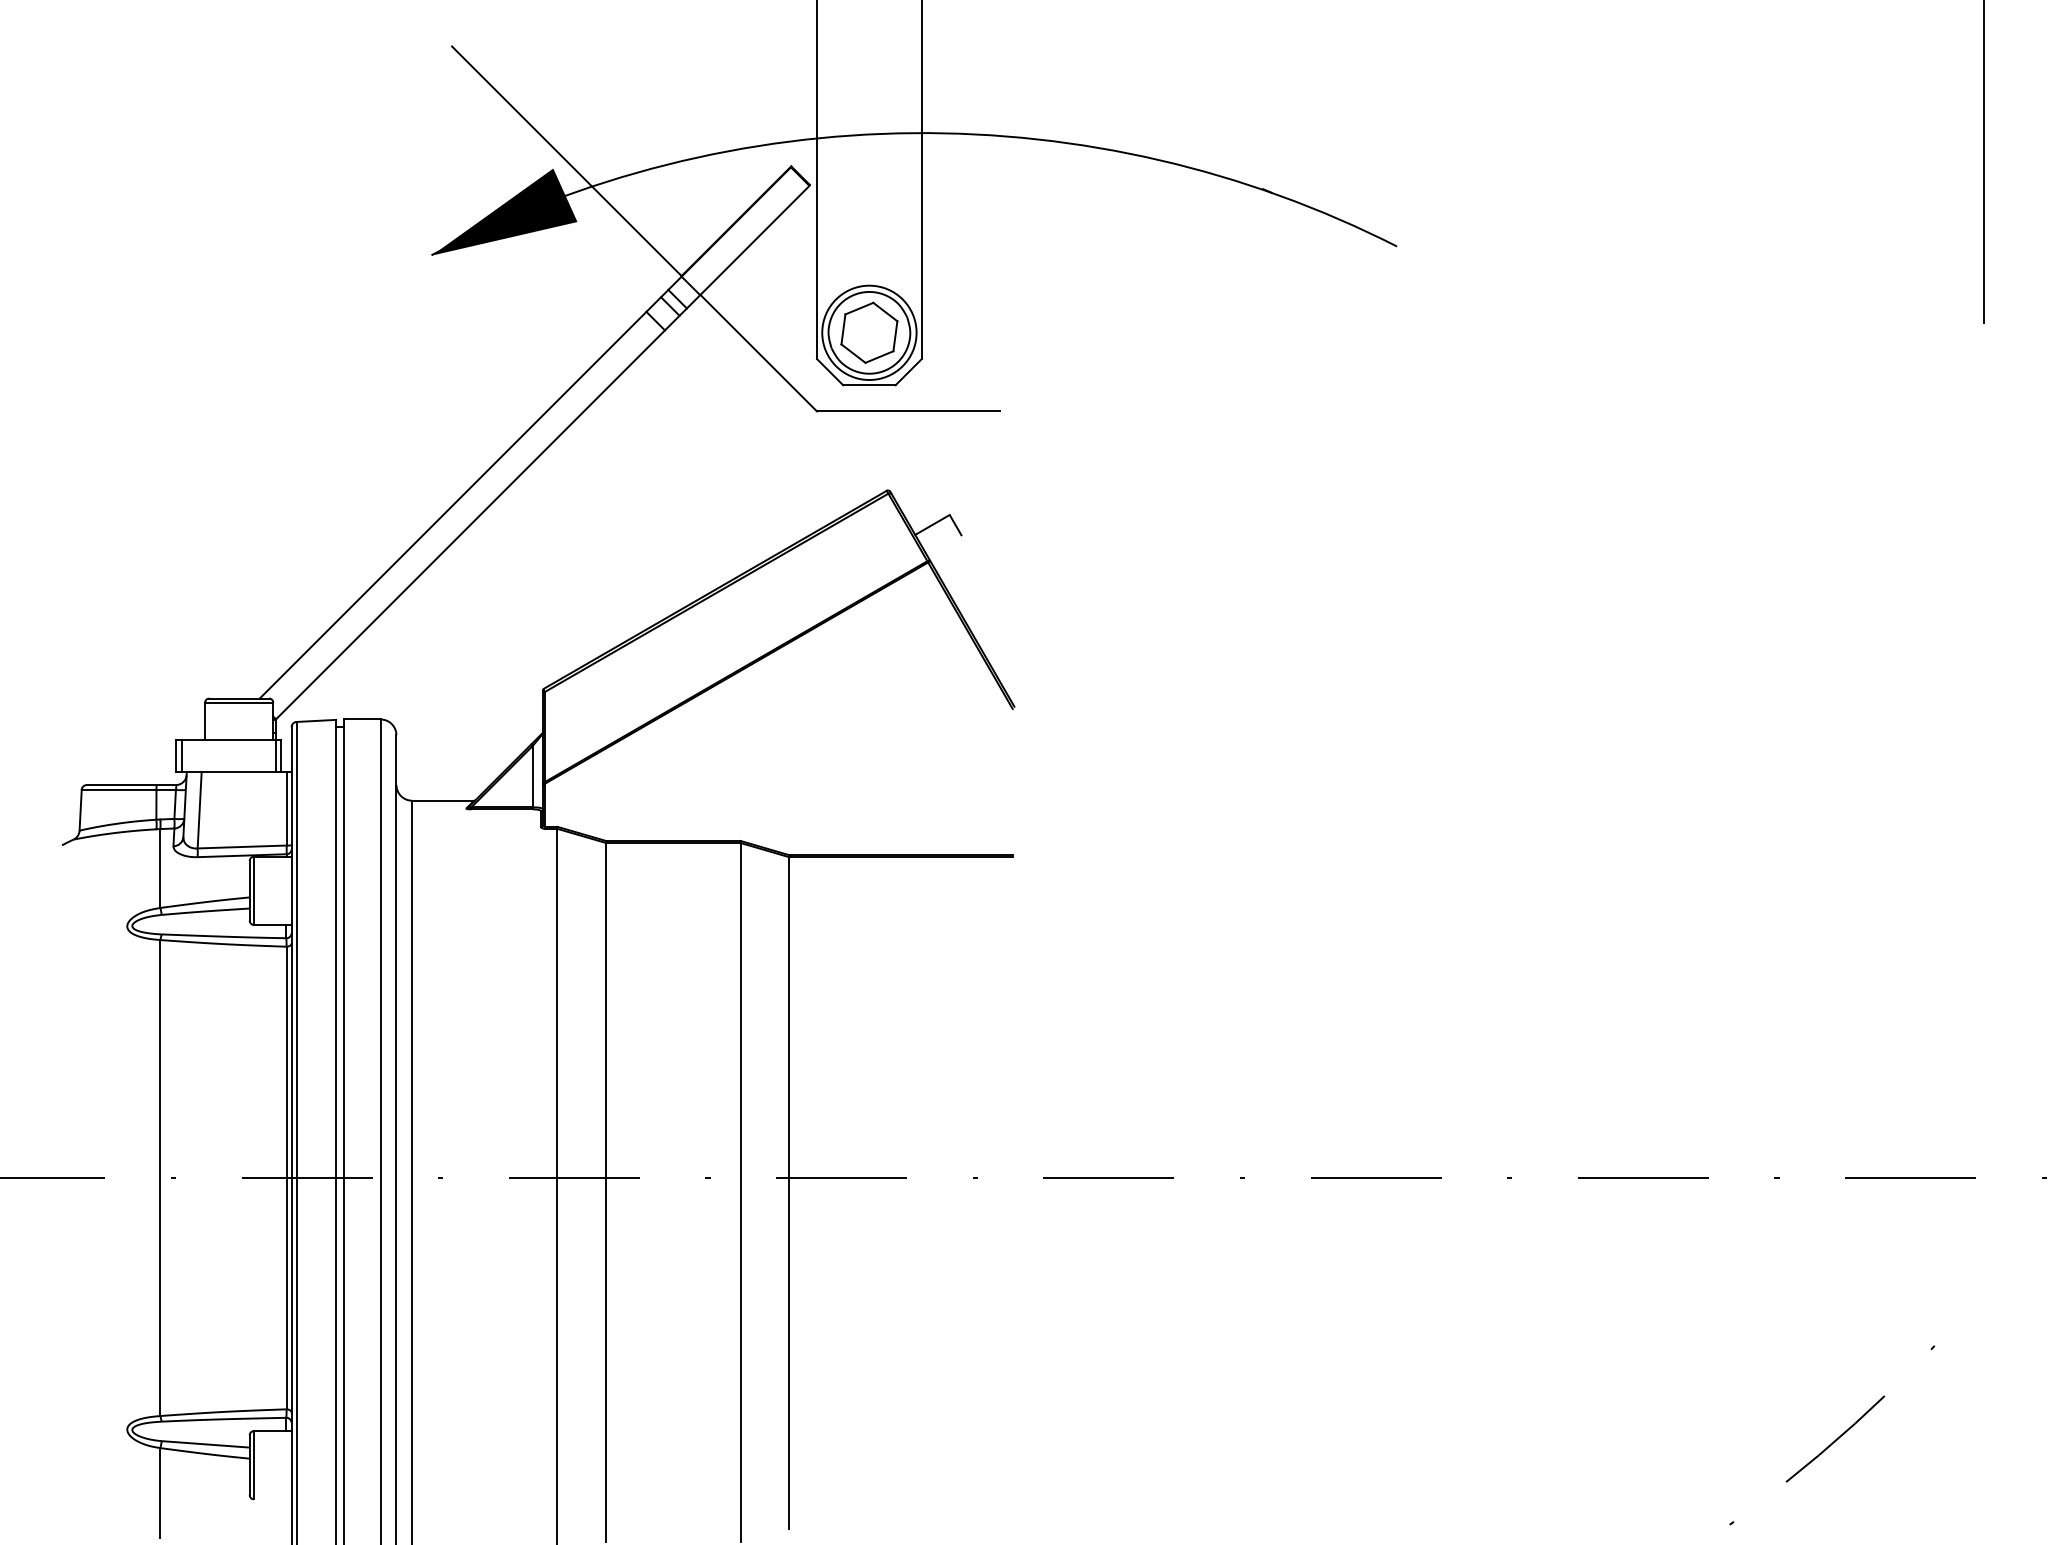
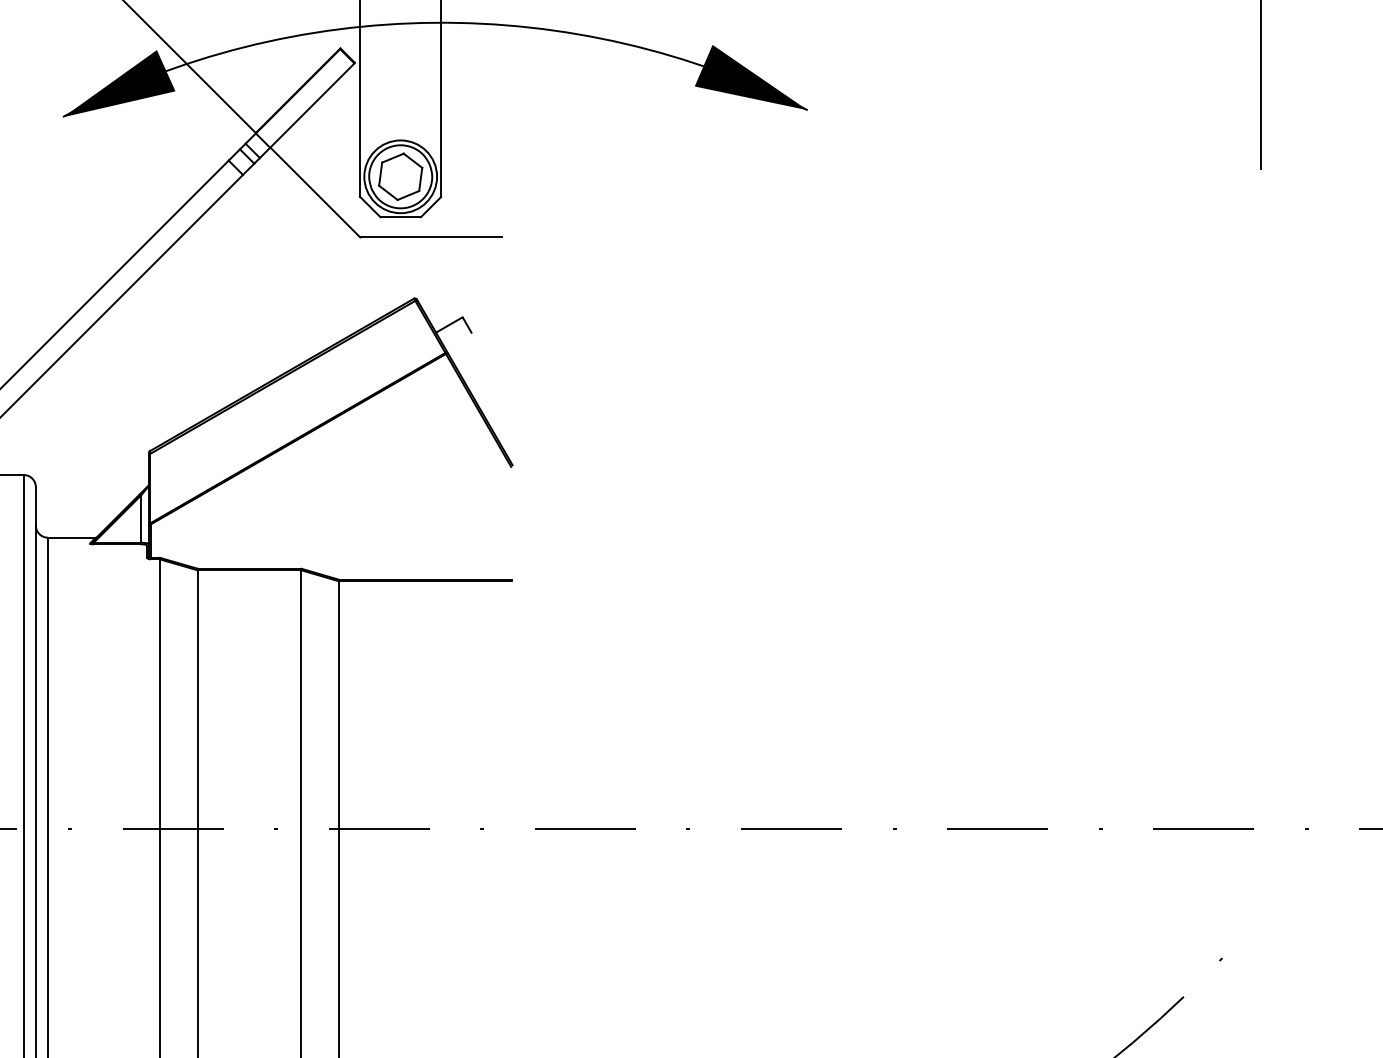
fill: (1323, 203) -> (750, 77), added

